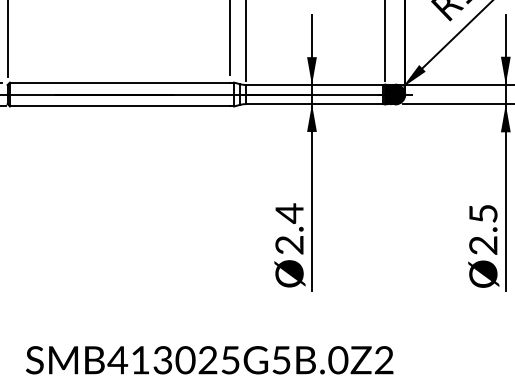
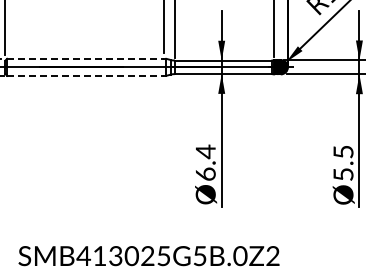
line: (120, 82) -> (85, 58), solid -> dashed
line: (120, 106) -> (85, 75), solid -> dashed
text: (289, 243) -> (205, 173), 2.4 -> 6.4
text: (483, 245) -> (343, 174), 2.5 -> 5.5

